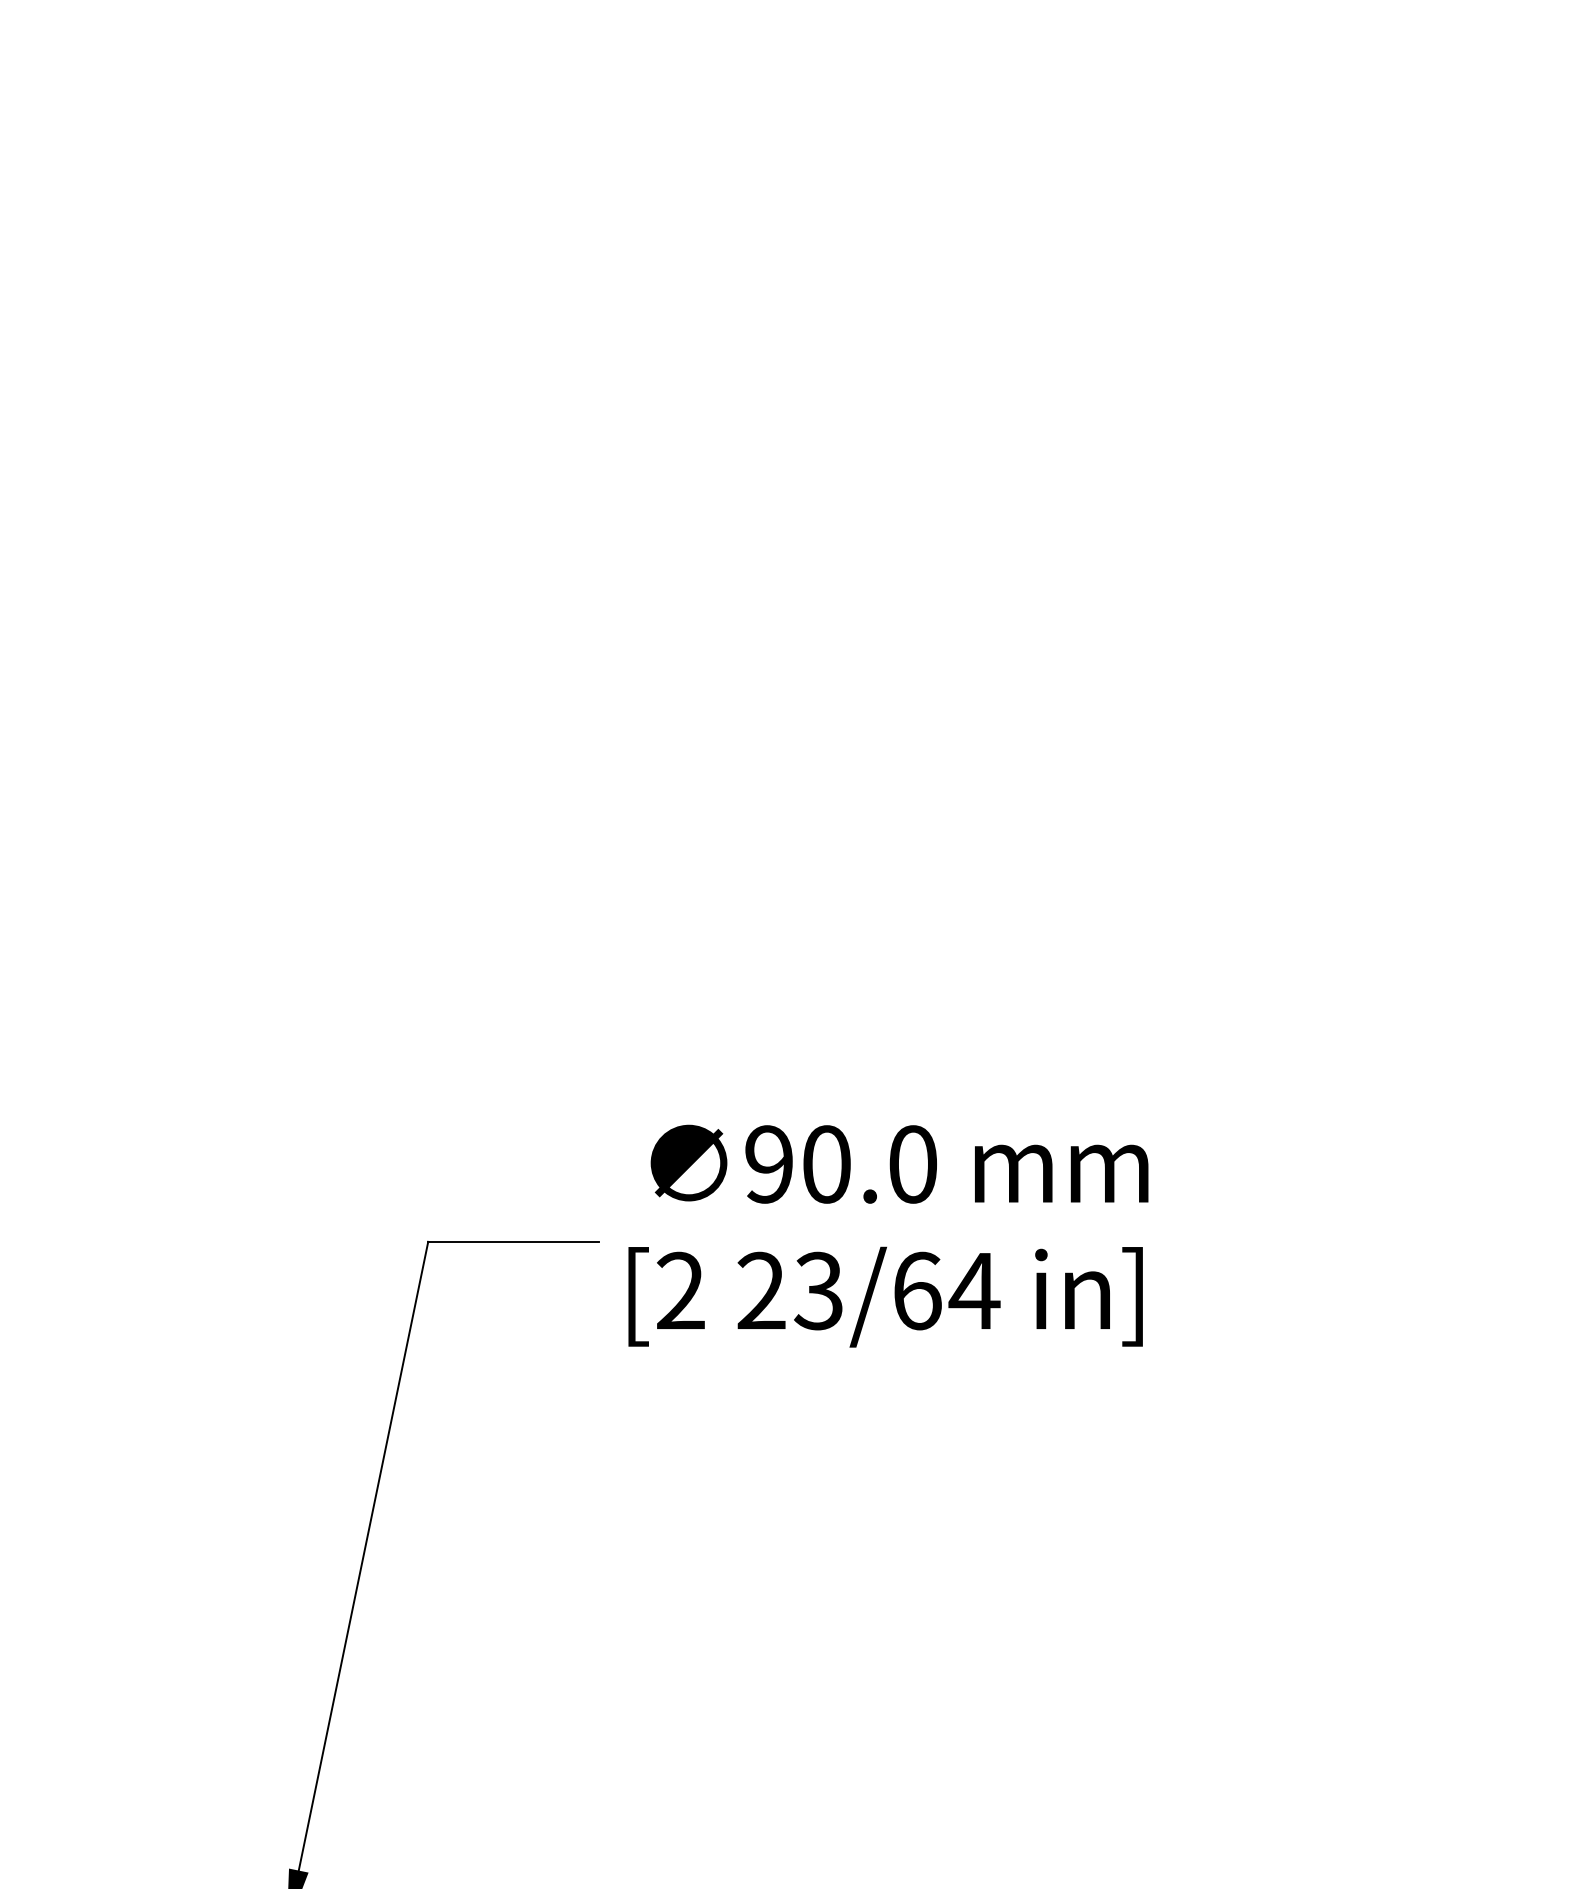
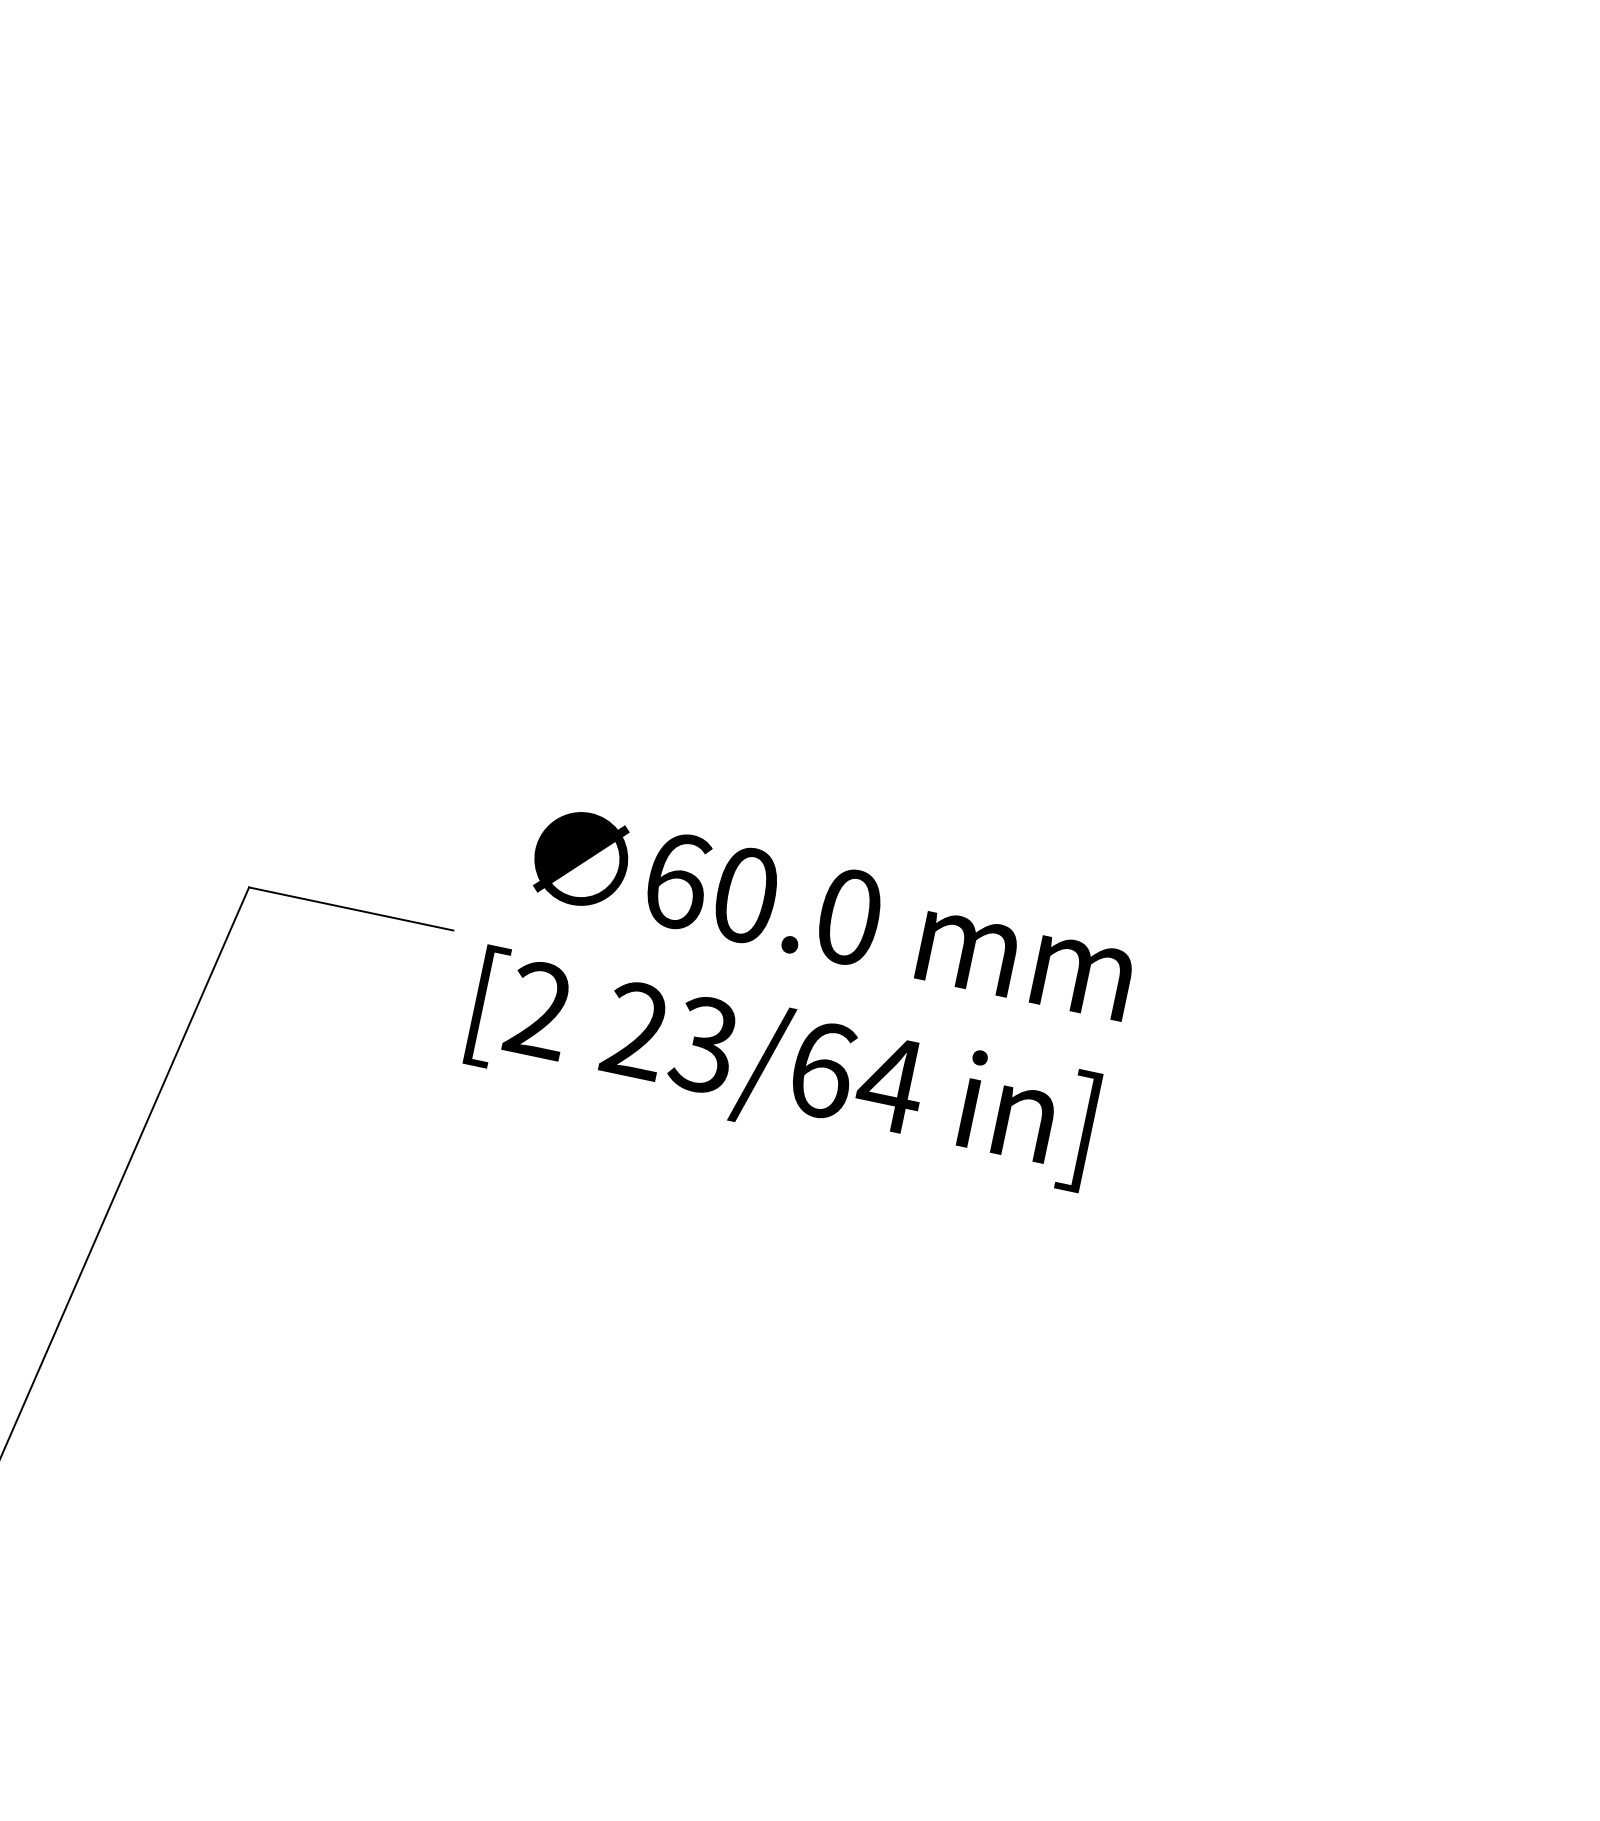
text: (769, 1164) -> (677, 880), 90.0 -> 60.0

